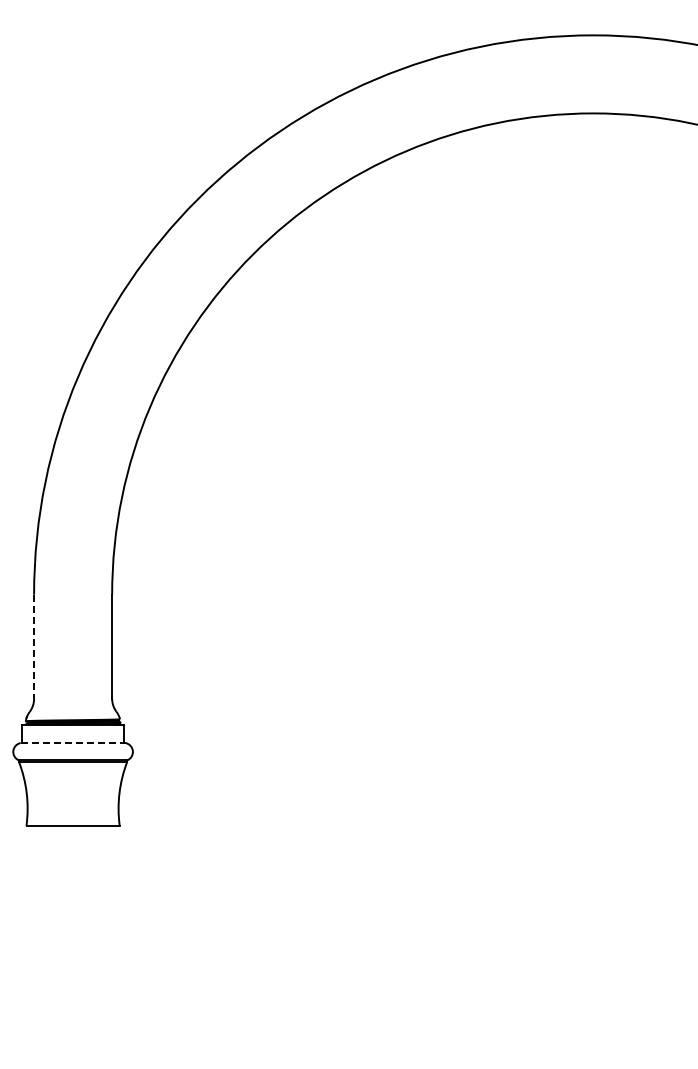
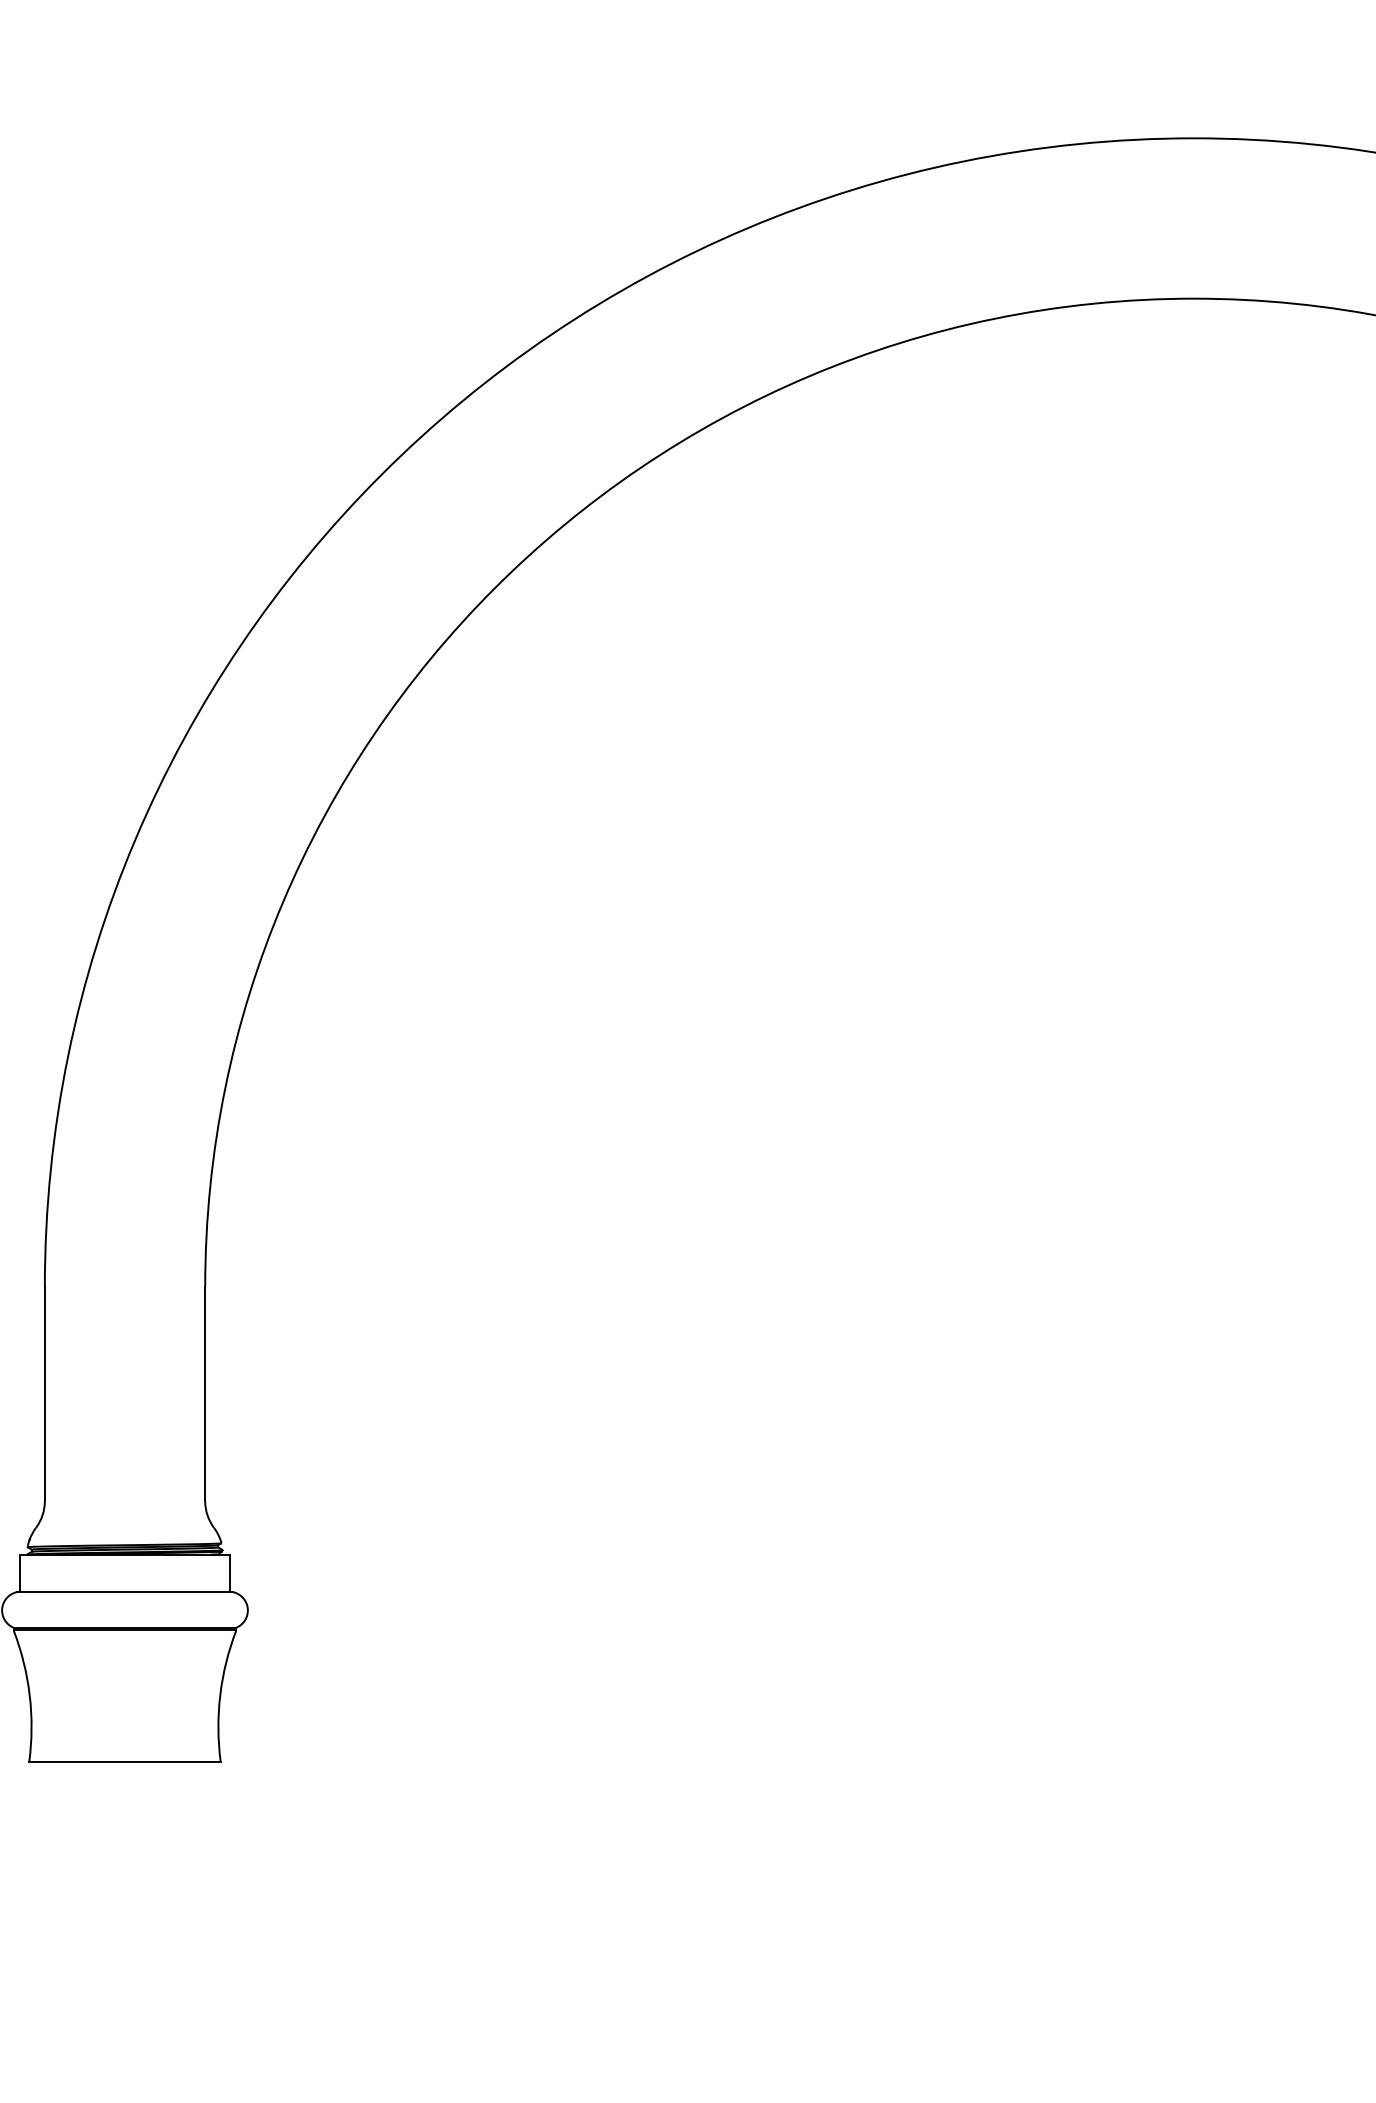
line: (34, 647) -> (45, 1395), dashed -> solid
line: (73, 743) -> (125, 1593), dashed -> solid

